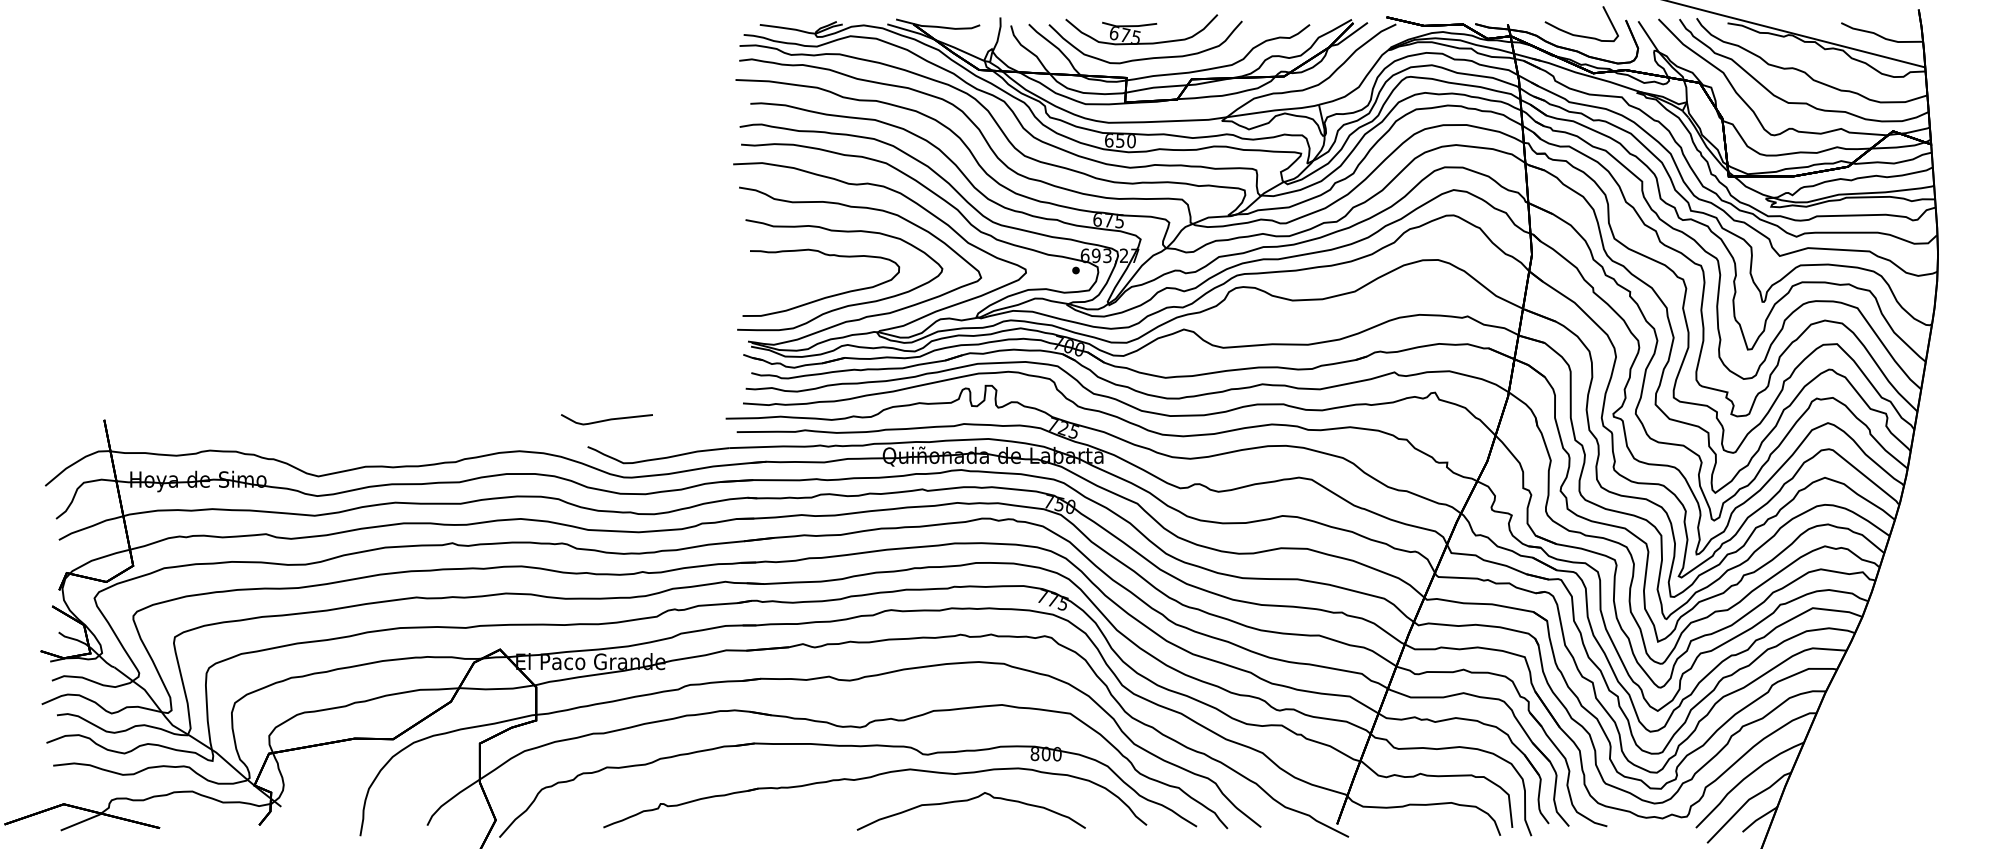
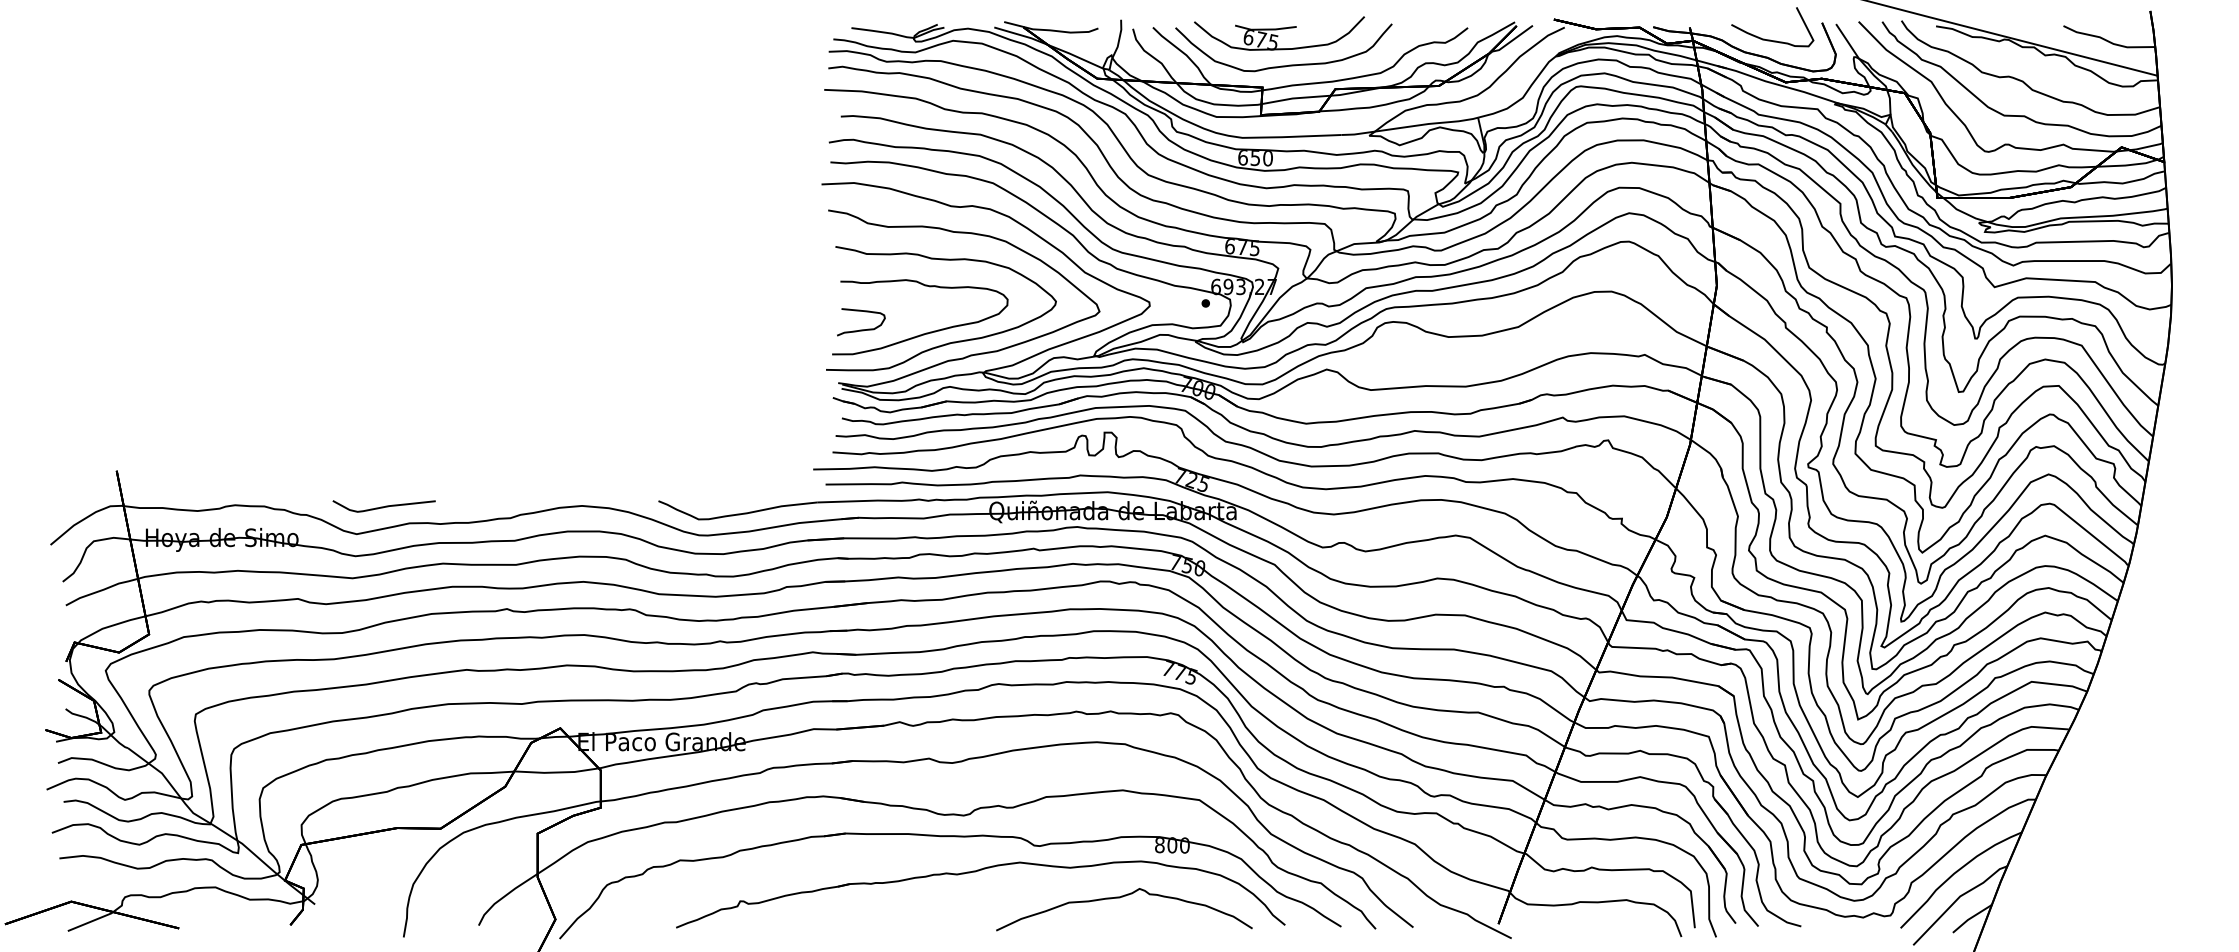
curve: (768, 293) -> (861, 329), added
curve: (606, 419) -> (383, 506), moved
curve: (967, 801) -> (1120, 898), moved

